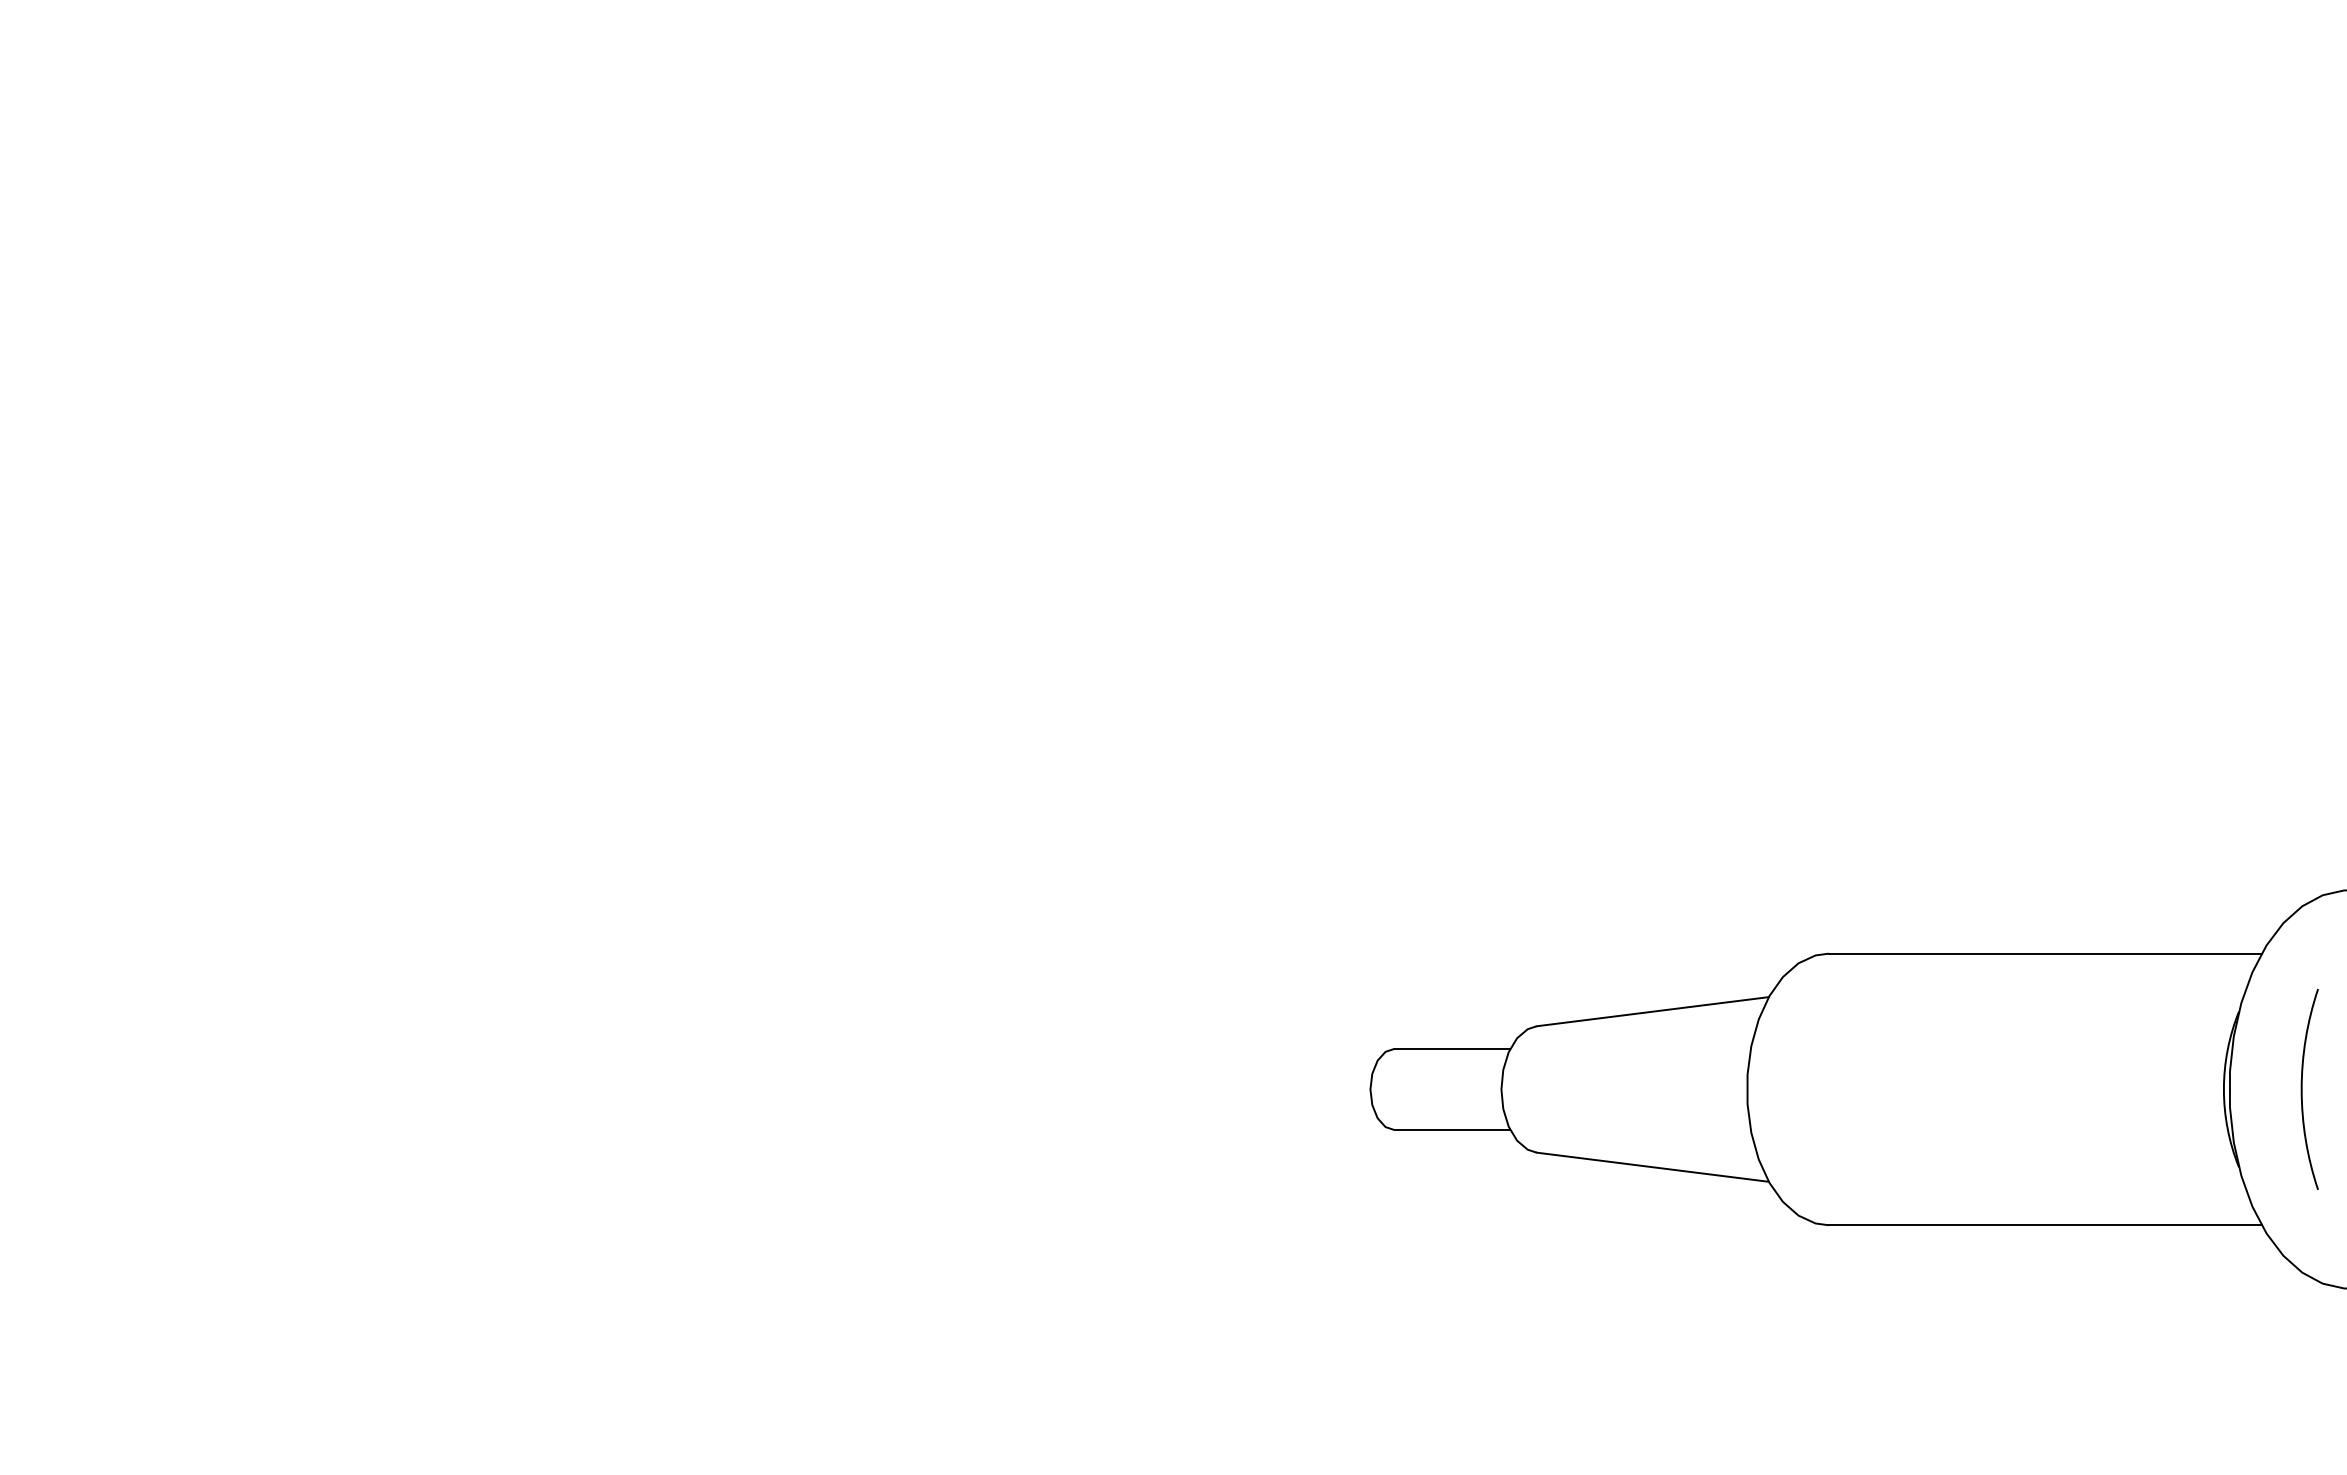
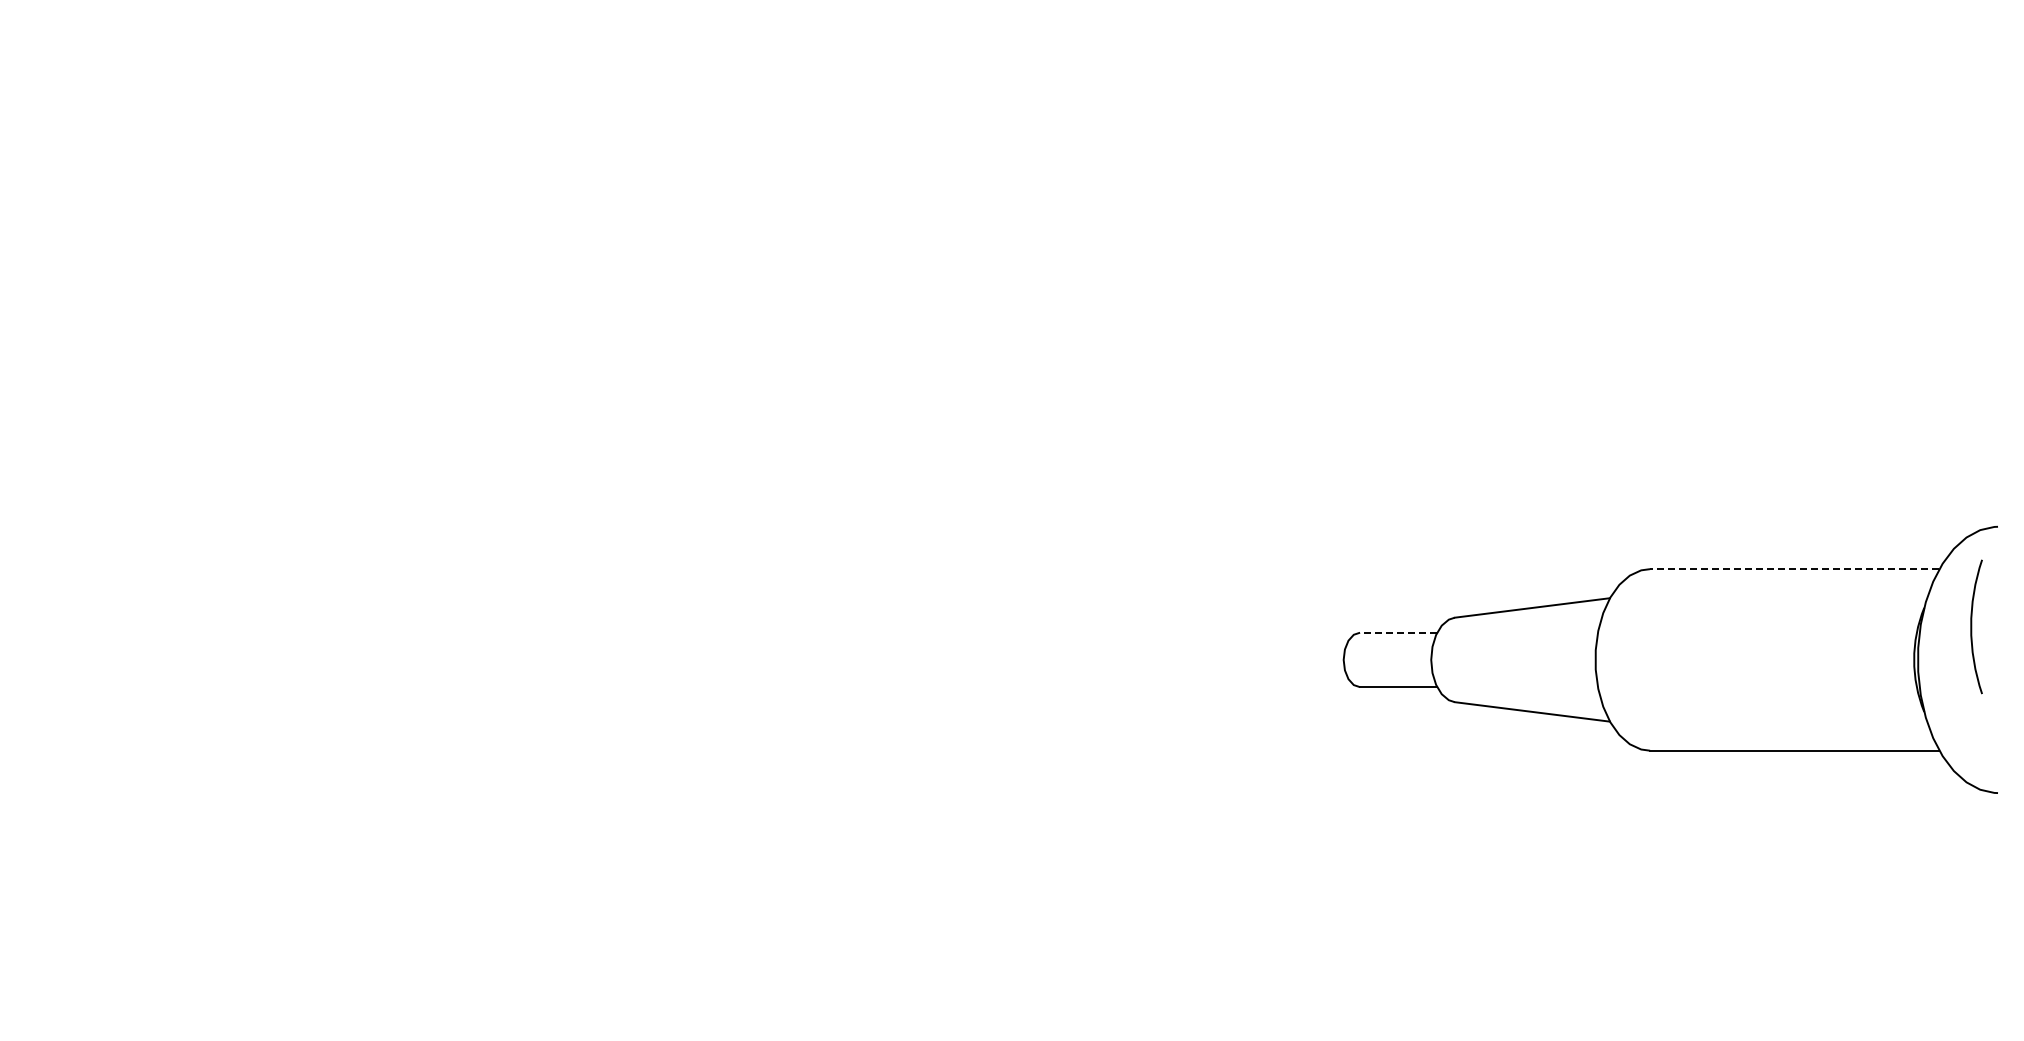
line: (2044, 954) -> (1794, 569), solid -> dashed
line: (1452, 1048) -> (1398, 632), solid -> dashed
arc: (2303, 1088) -> (1972, 626), moved

